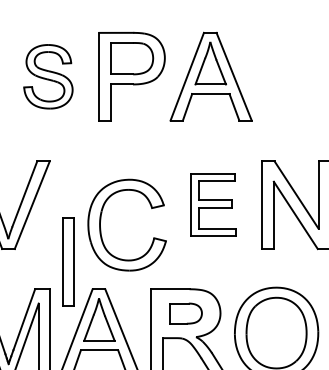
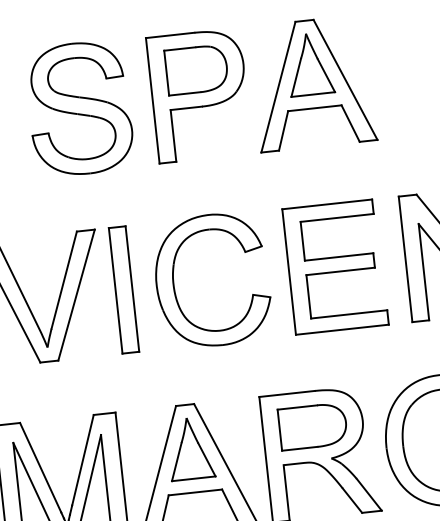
part: (48, 76) -> (79, 108), size x1.43
part: (213, 204) -> (335, 265), size x1.43
part: (101, 220) -> (174, 277), moved
part: (68, 261) -> (124, 288), moved
part: (185, 313) -> (312, 426), size x1.43

